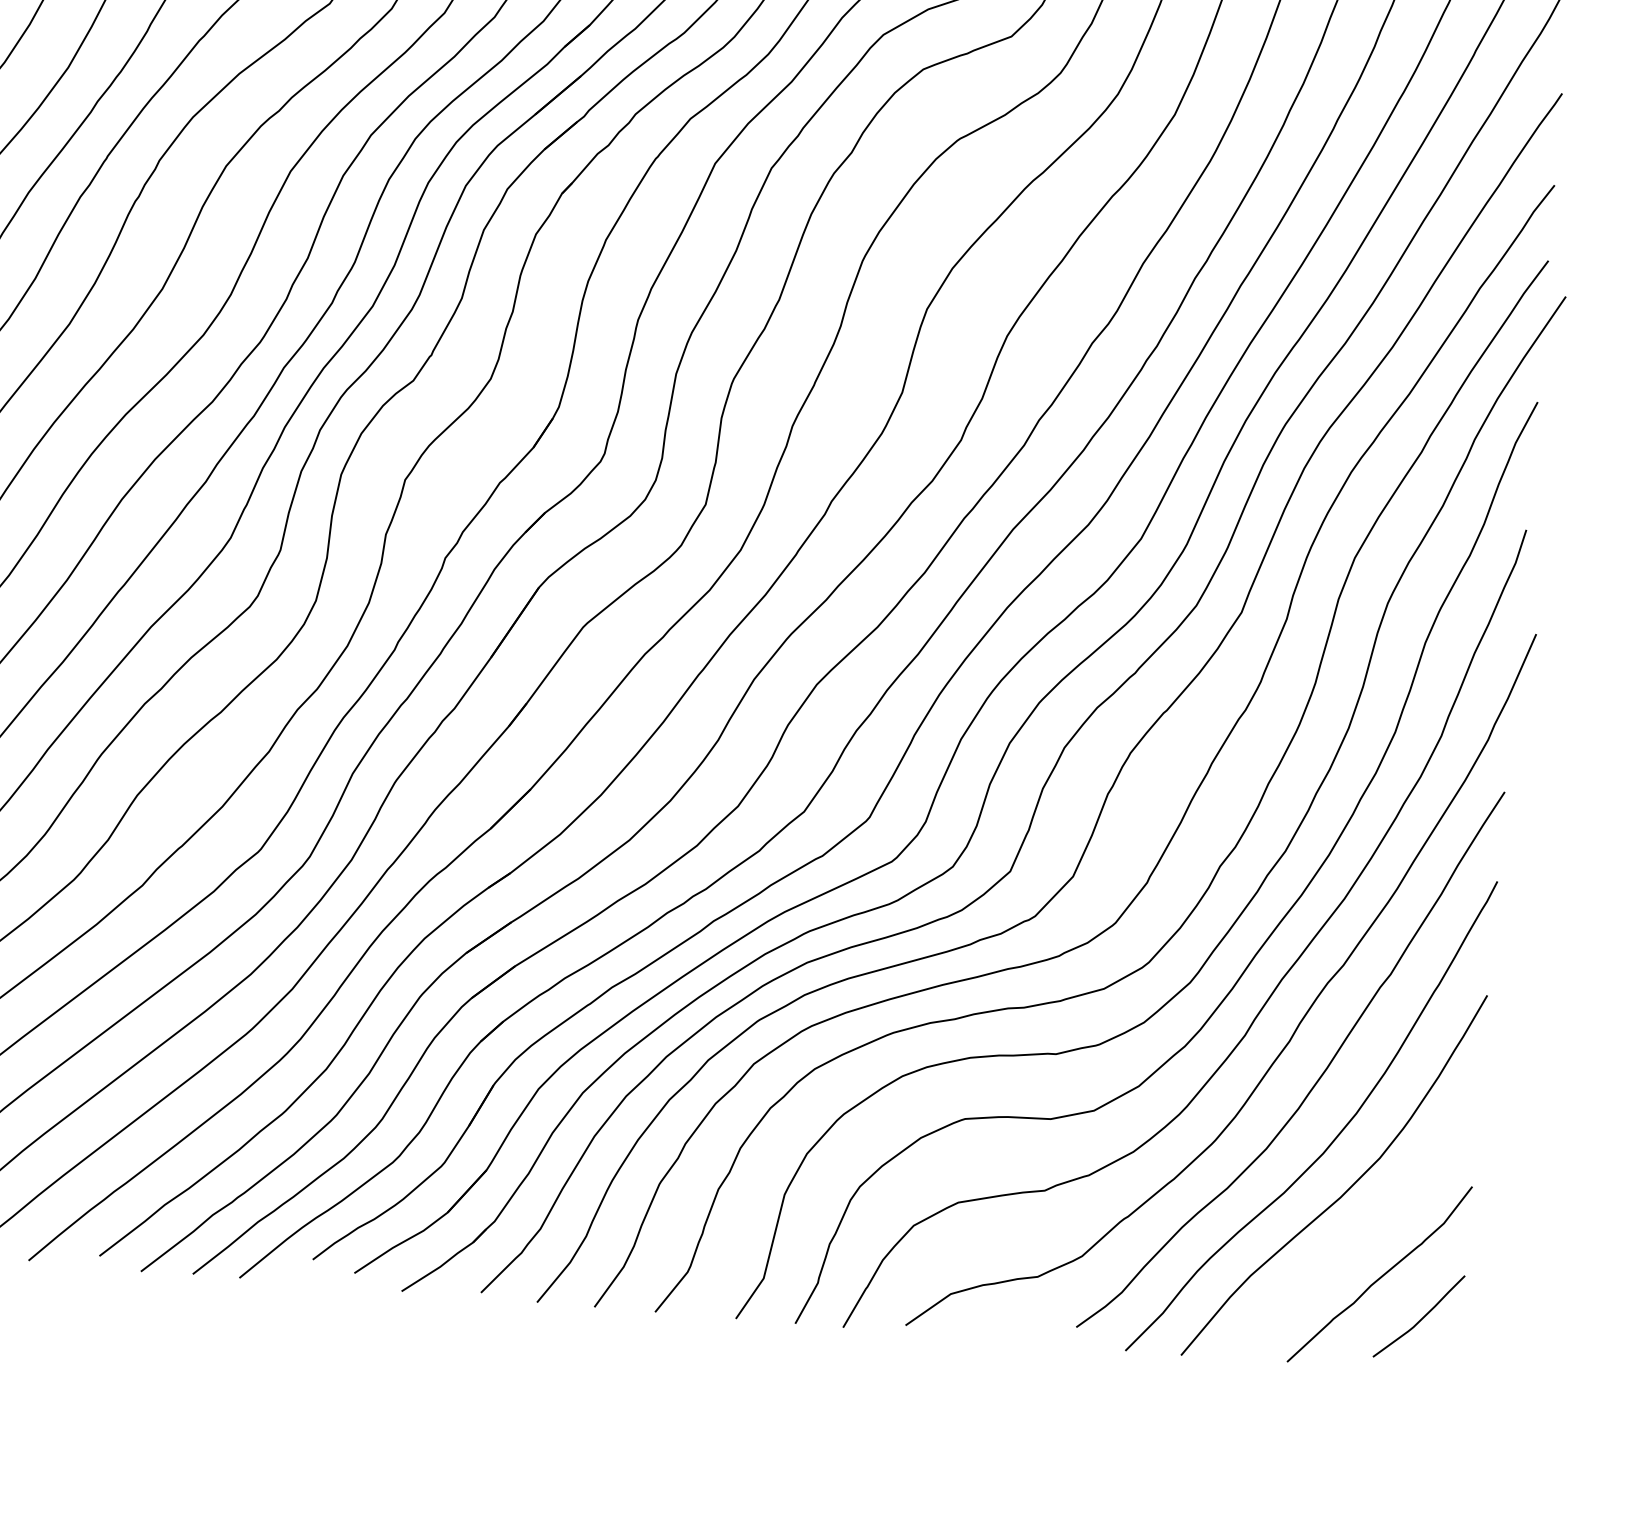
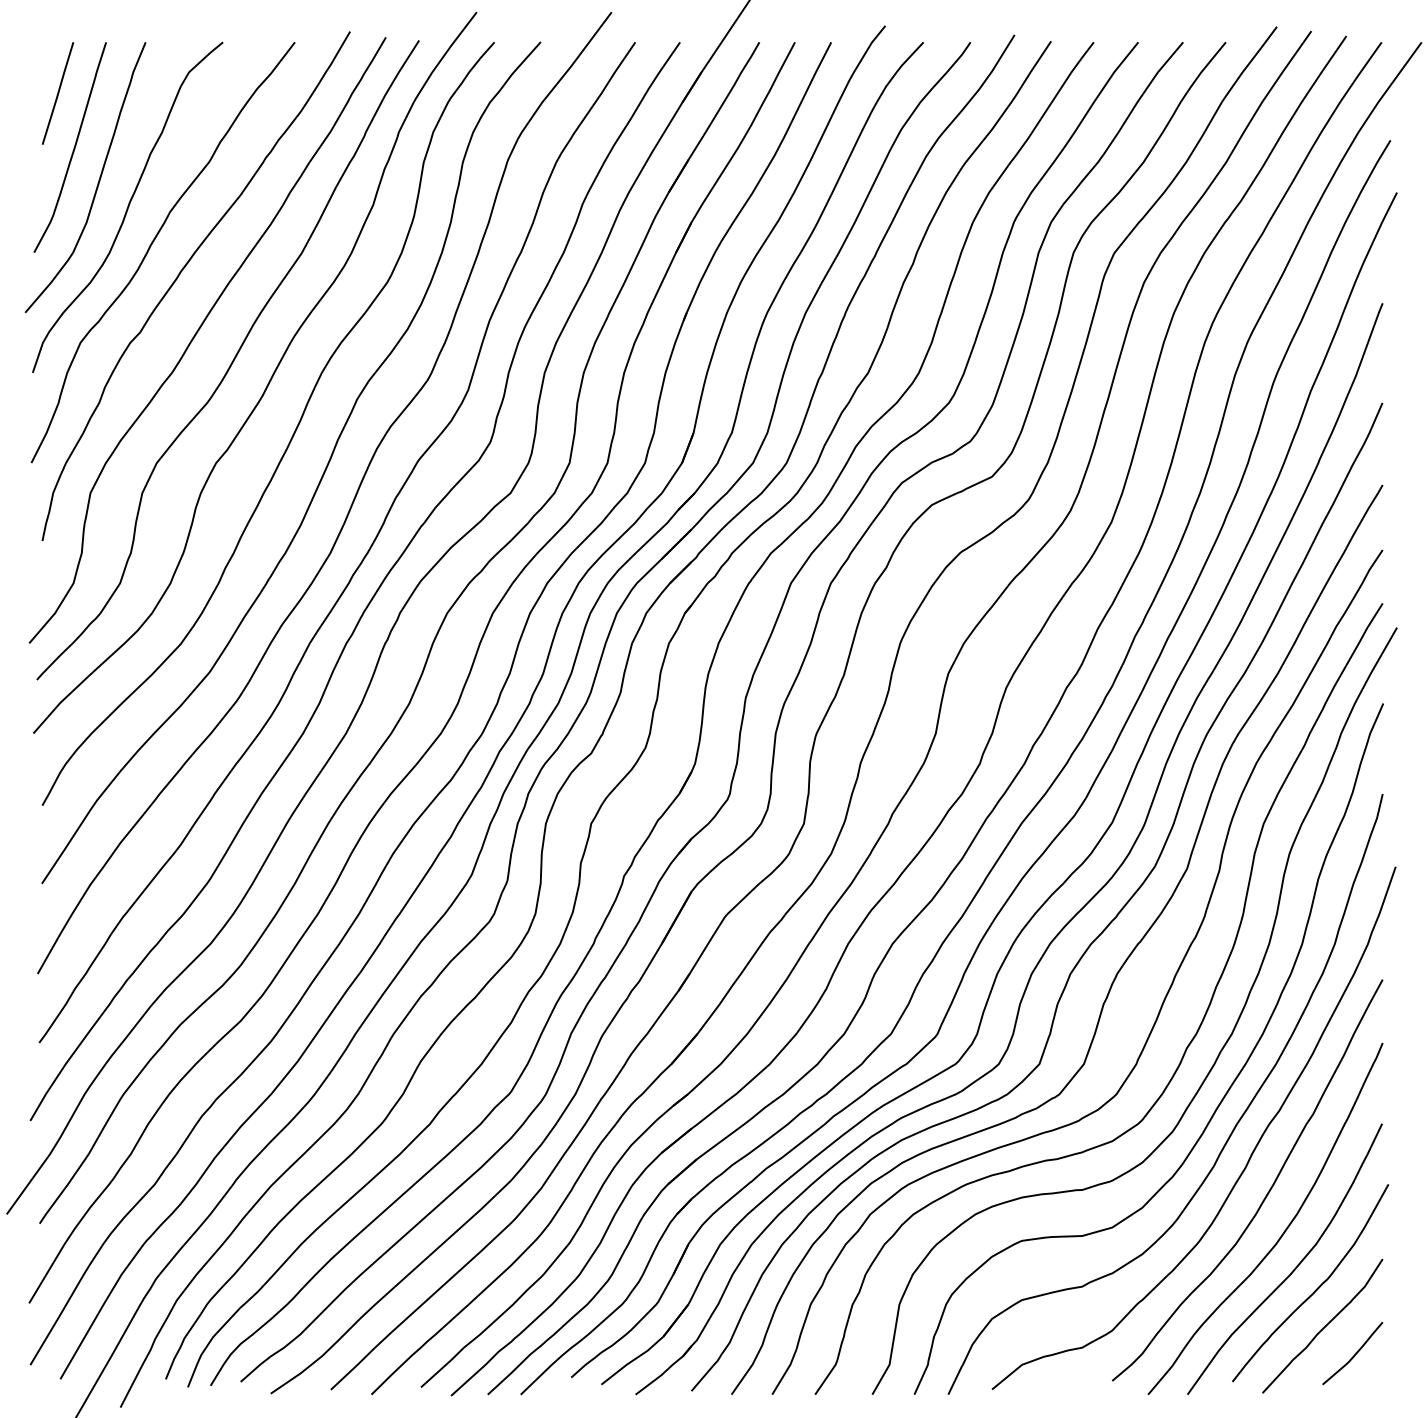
curve: (1375, 1220) -> (1316, 1288), added

